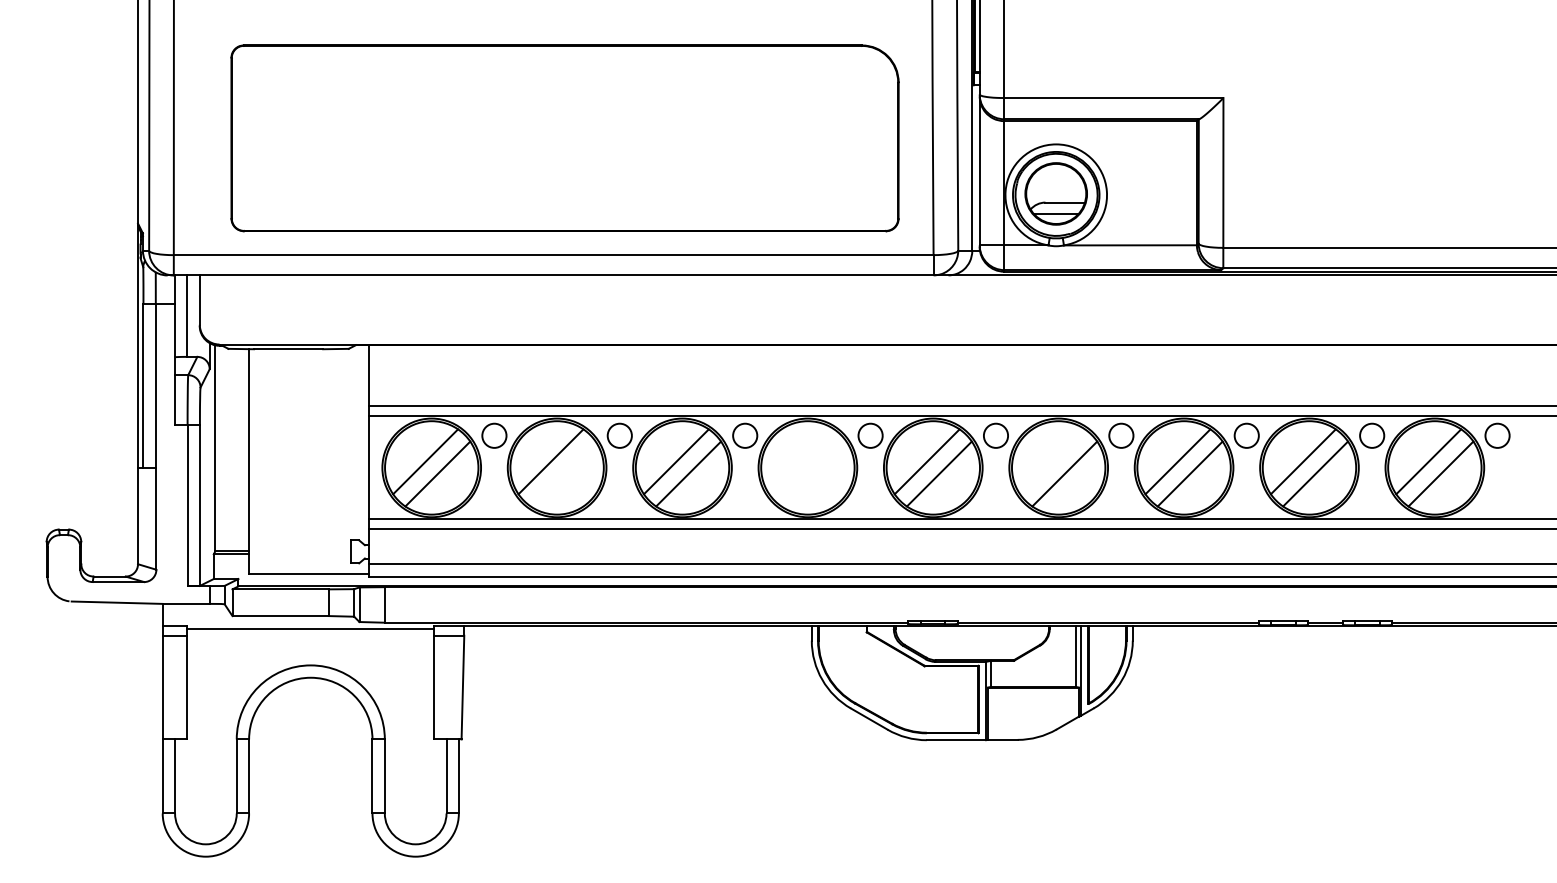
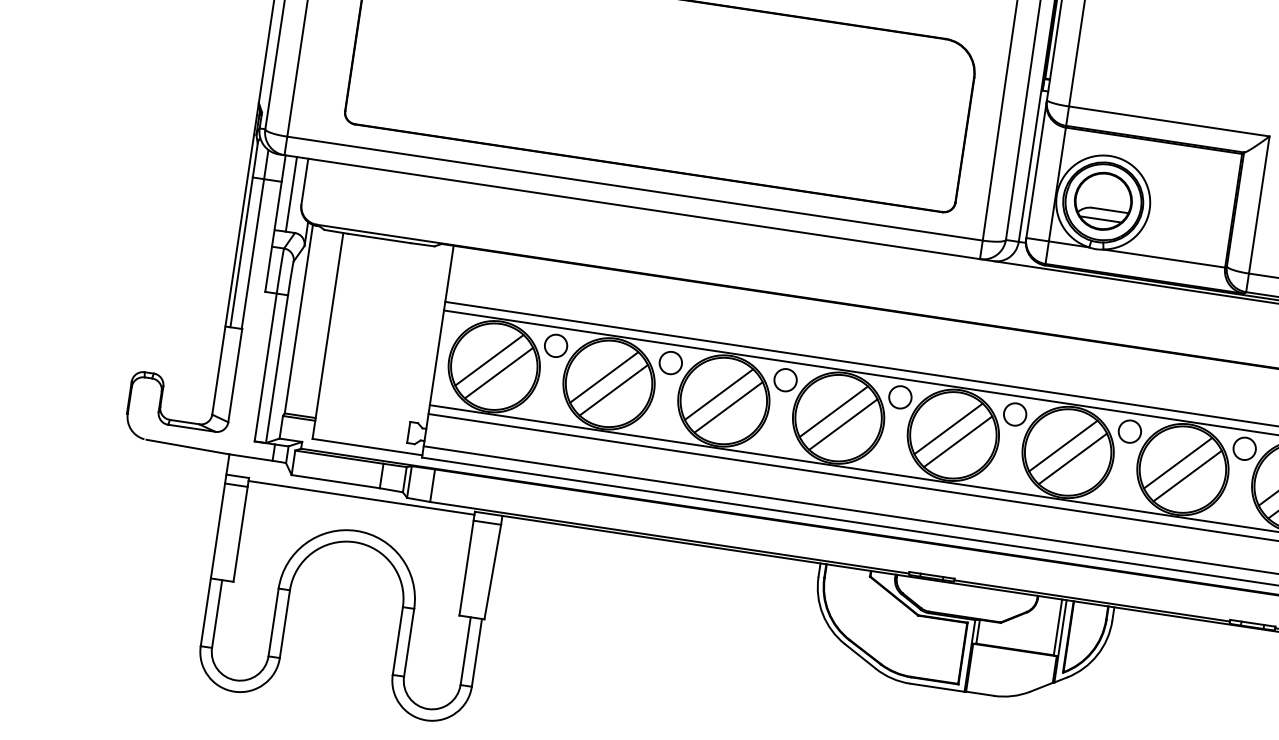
line: (801, 461) -> (833, 411), added
line: (1052, 461) -> (1063, 445), added
line: (562, 473) -> (613, 389), added
line: (813, 473) -> (842, 424), added

